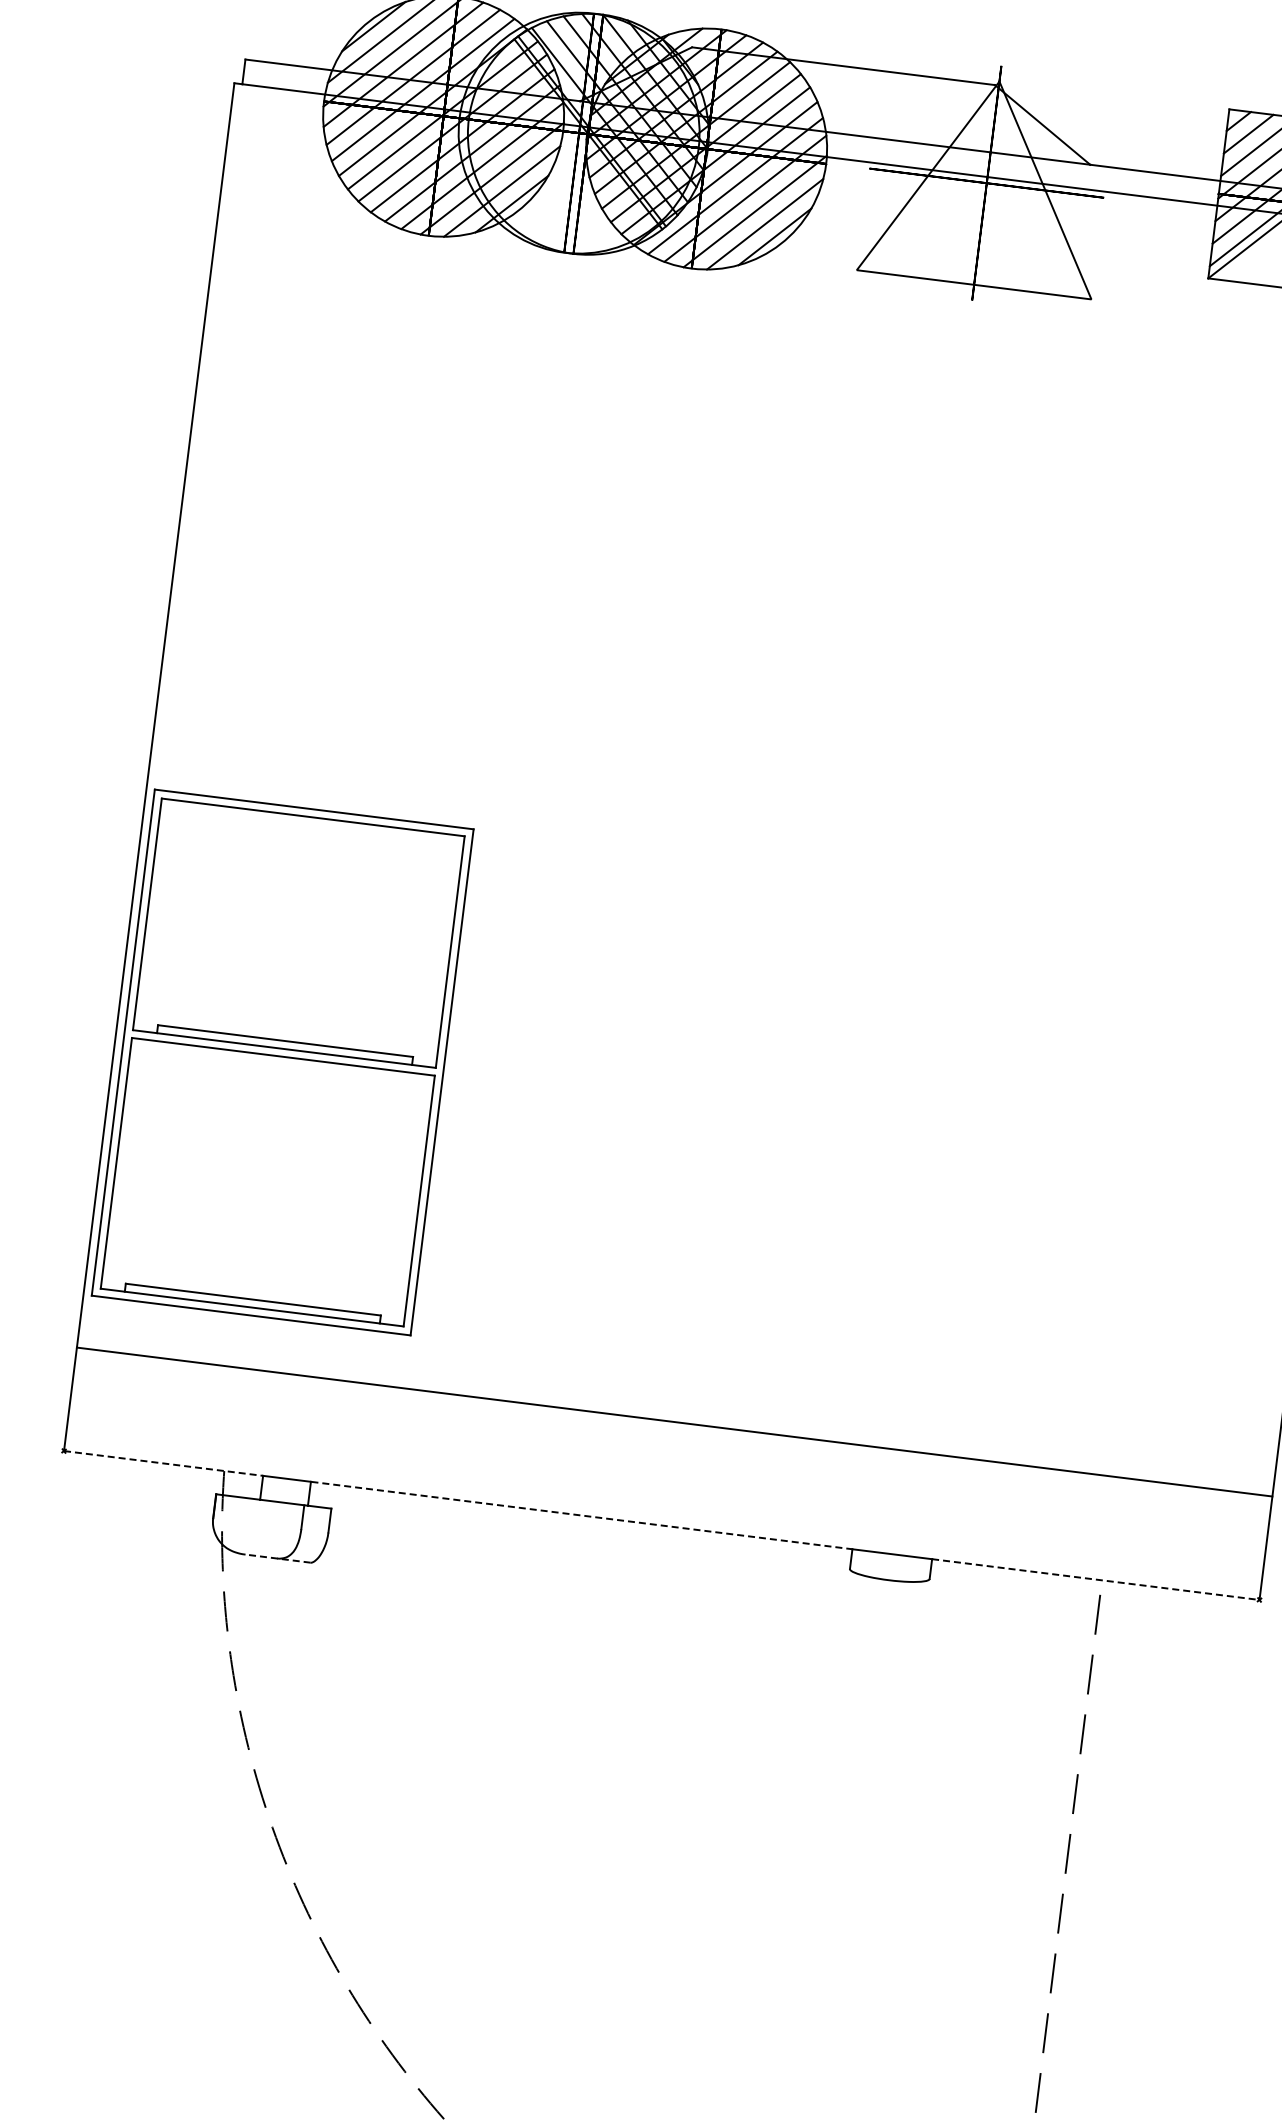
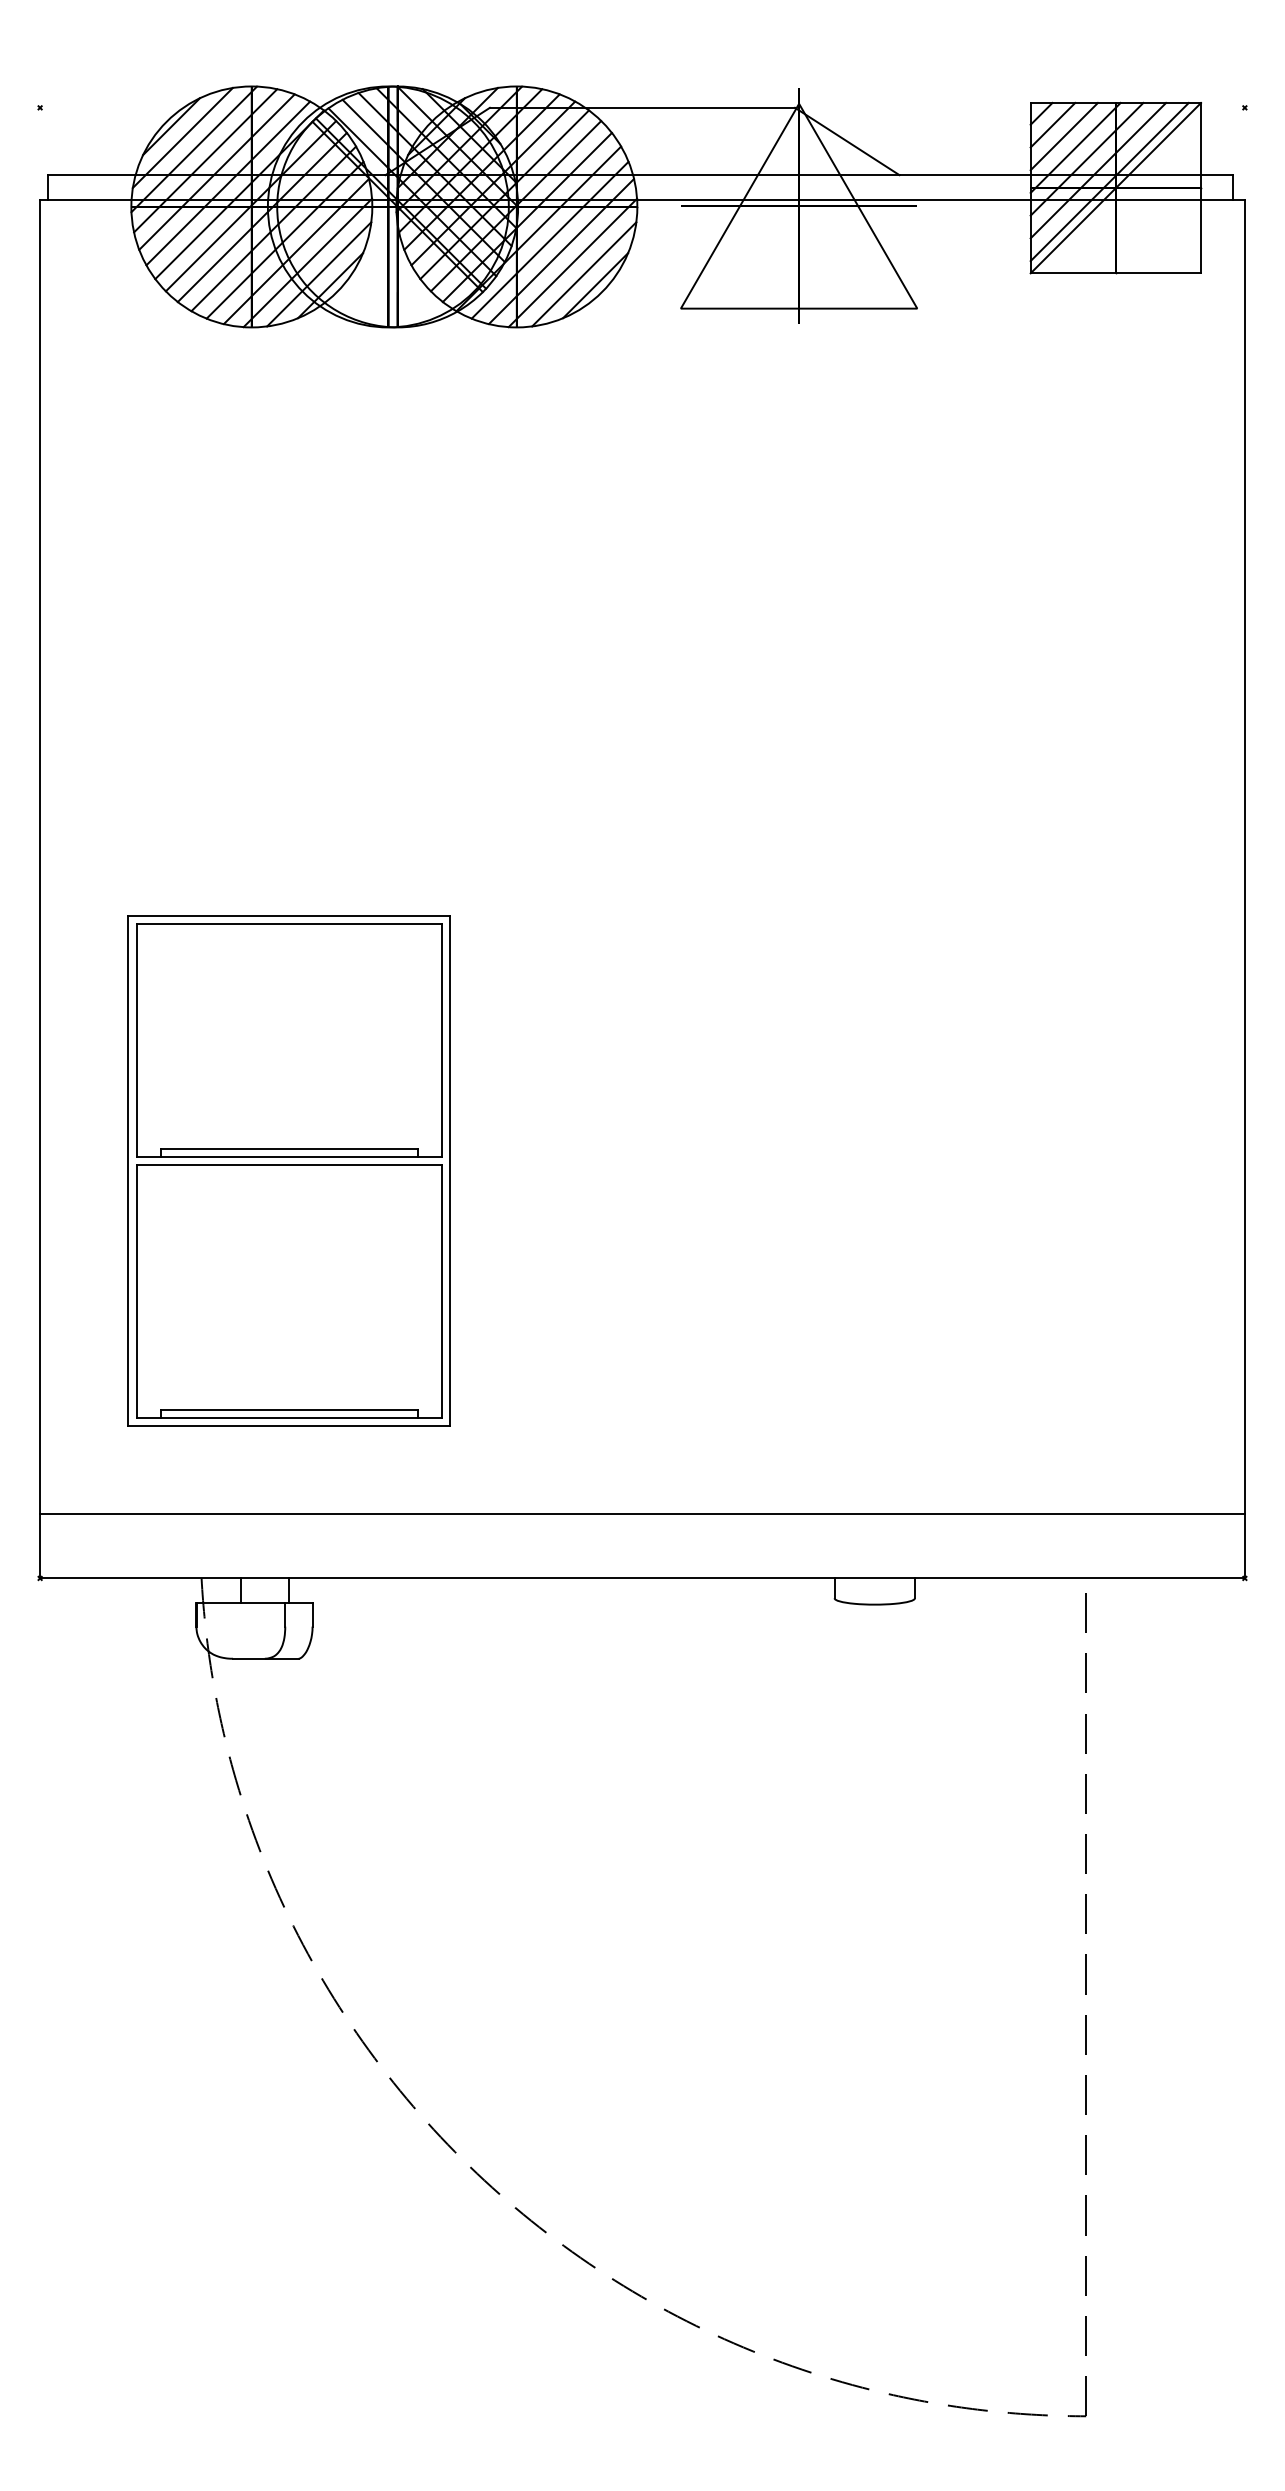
part: (282, 1062) -> (288, 1170), moved
line: (674, 1422) -> (642, 1514), moved
line: (163, 1463) -> (140, 1578), dashed -> solid
line: (582, 1515) -> (562, 1578), dashed -> solid
line: (277, 1558) -> (265, 1658), dashed -> solid
line: (1095, 1579) -> (1079, 1578), dashed -> solid

